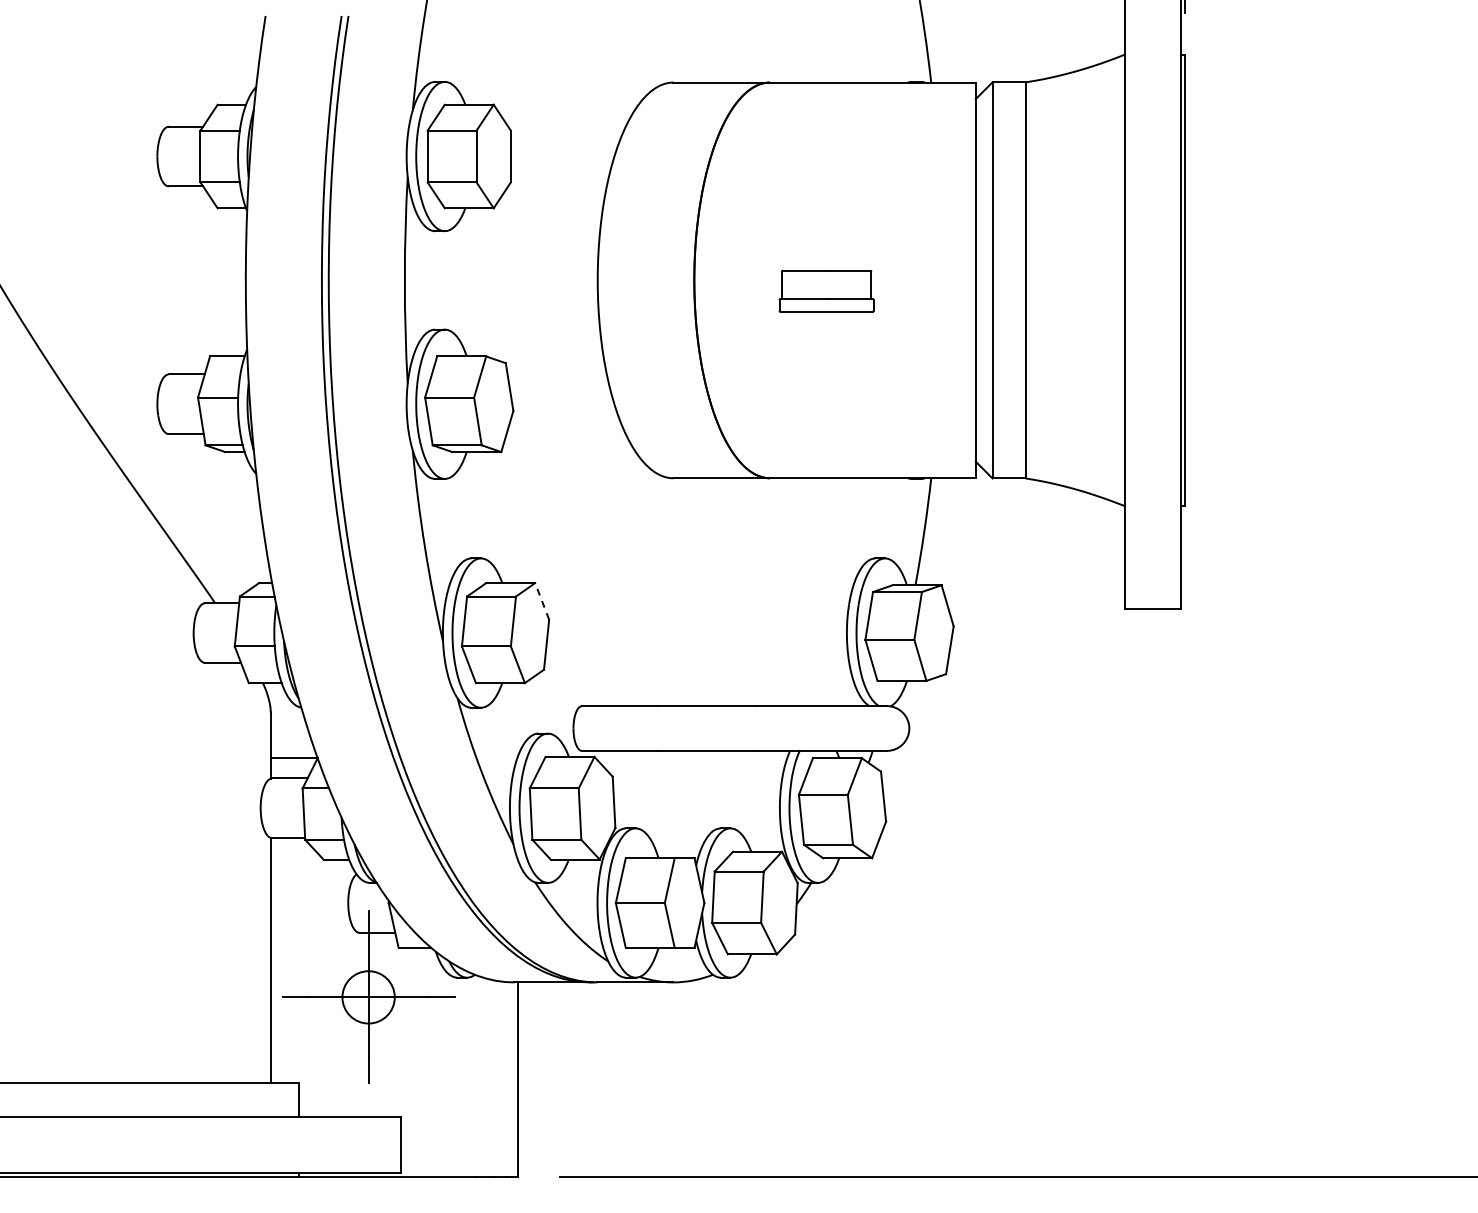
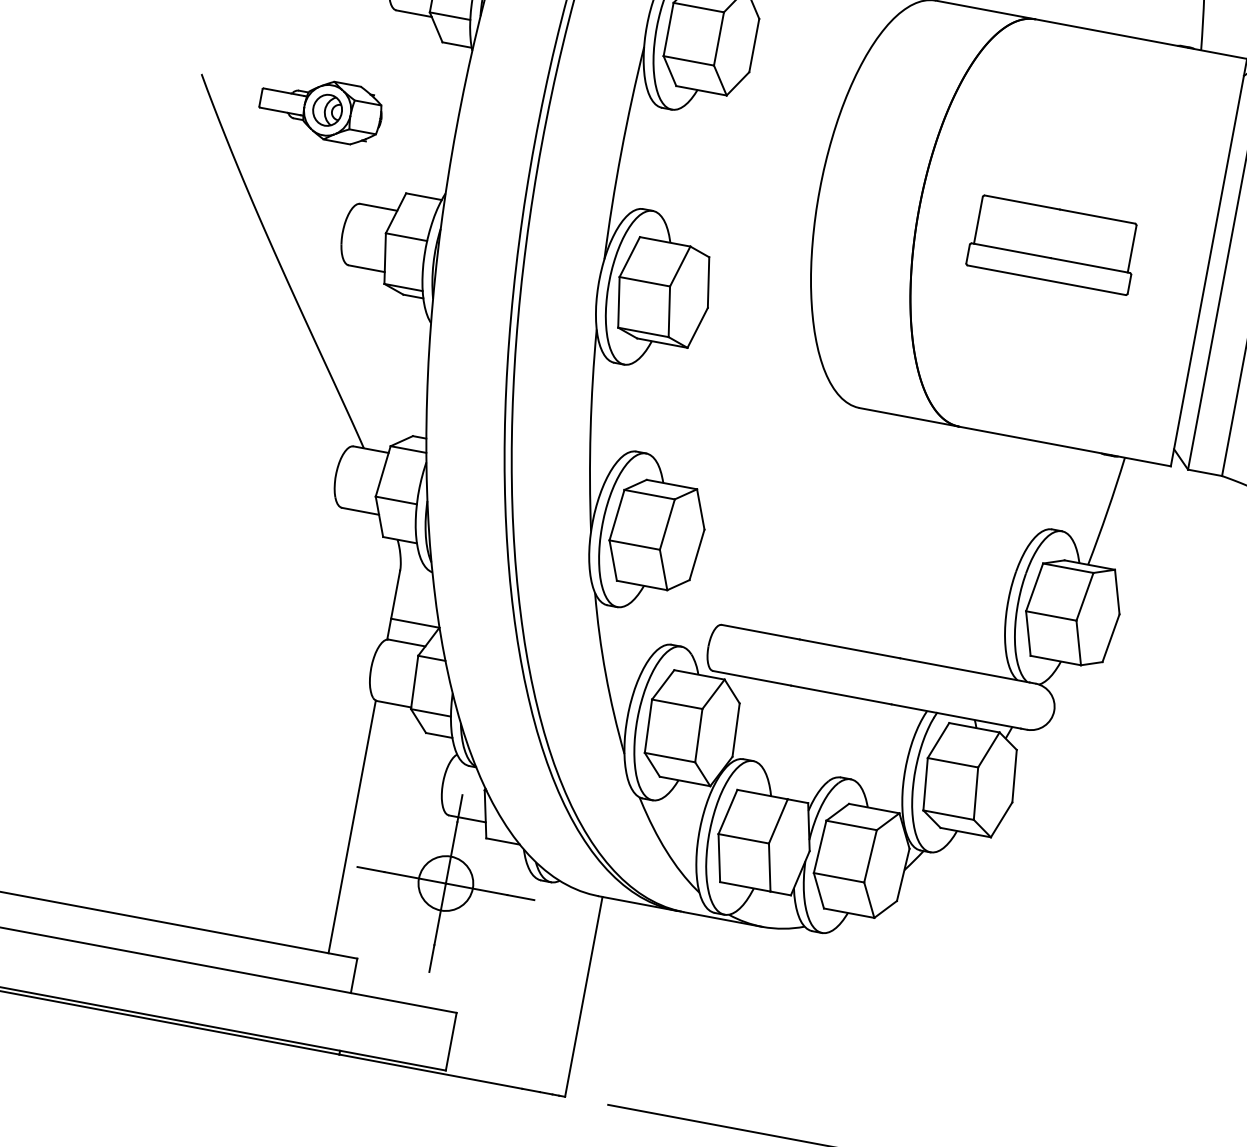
part: (115, 291) -> (321, 108), added
part: (826, 291) -> (1053, 245), size x1.67
line: (542, 601) -> (701, 509), dashed -> solid

